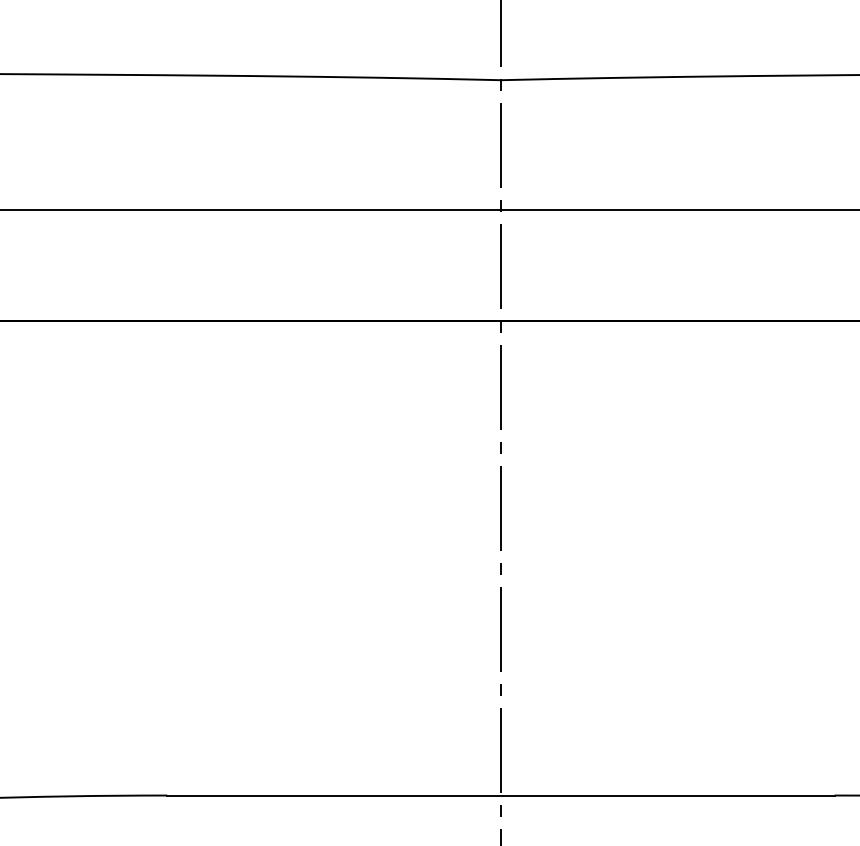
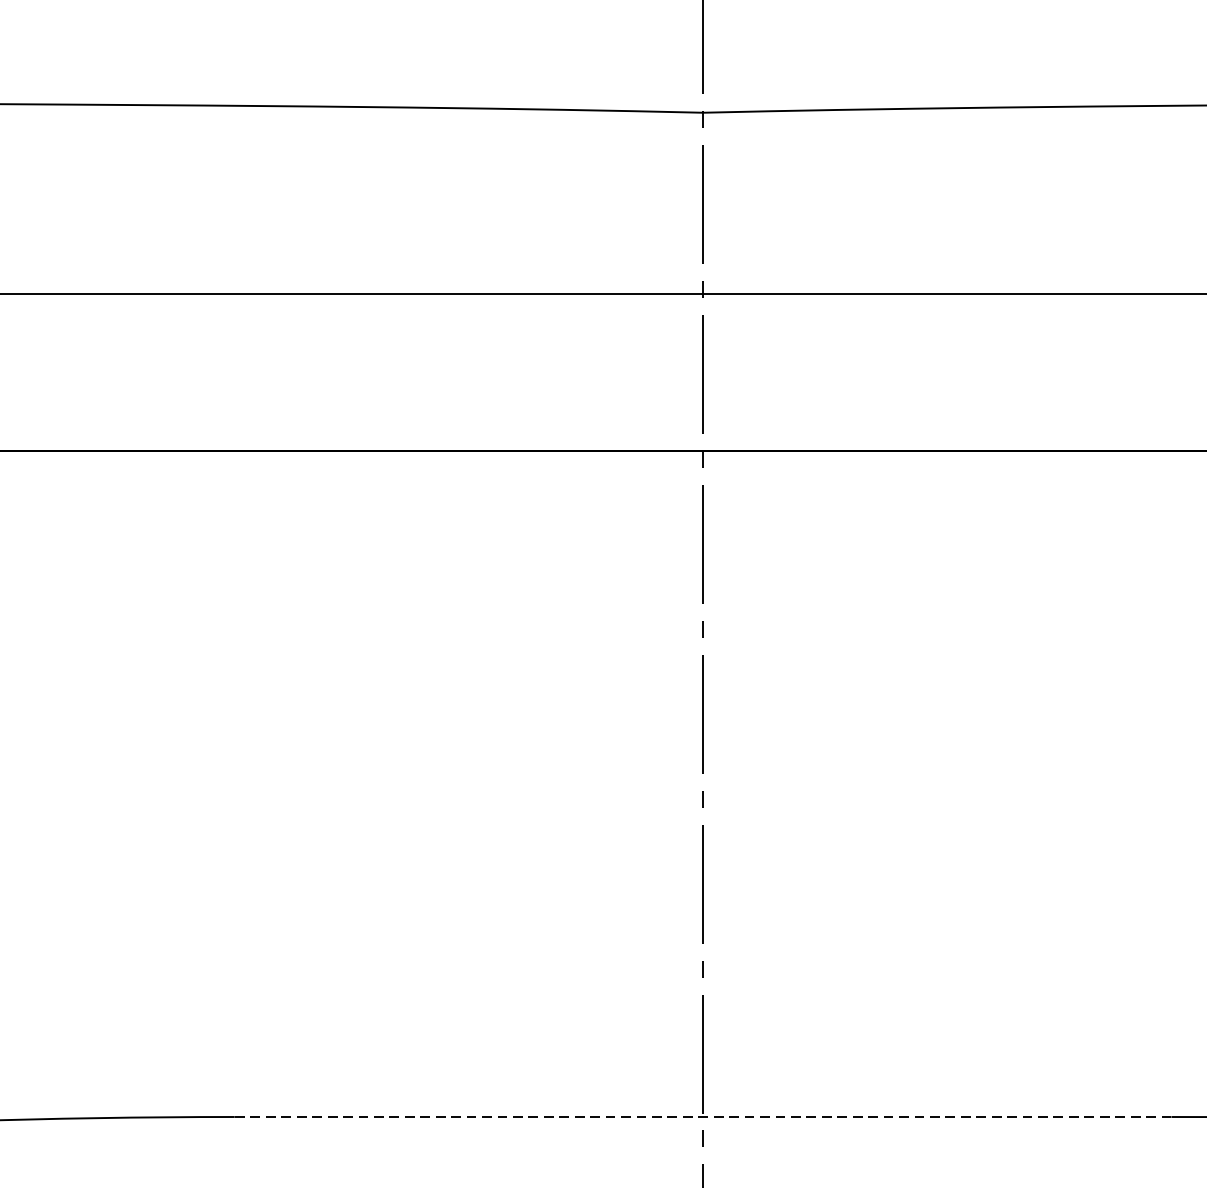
line: (500, 795) -> (702, 1116), solid -> dashed

